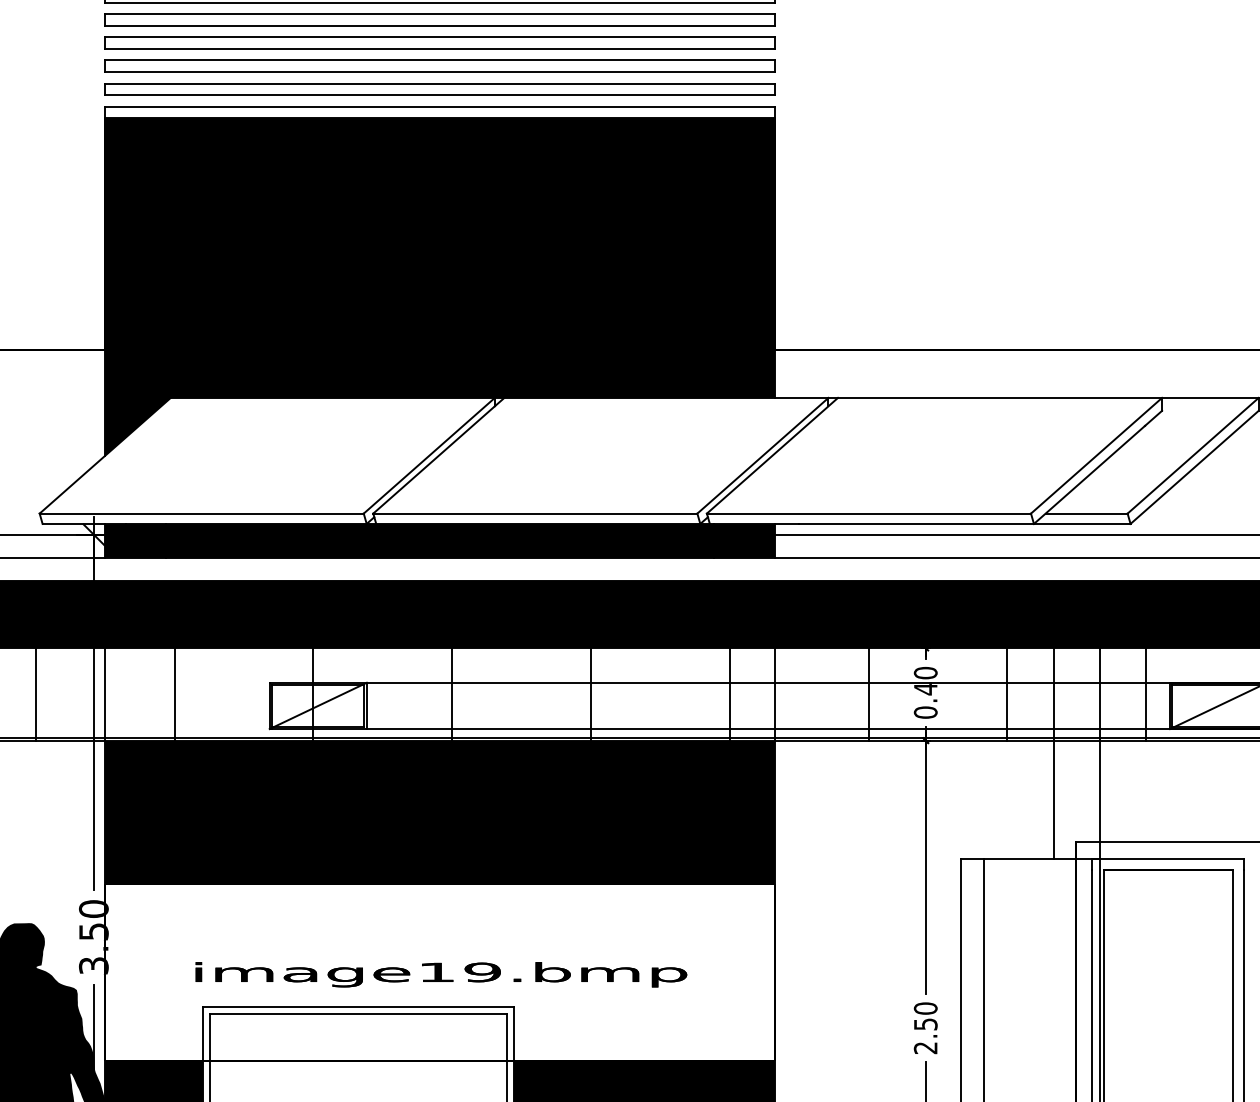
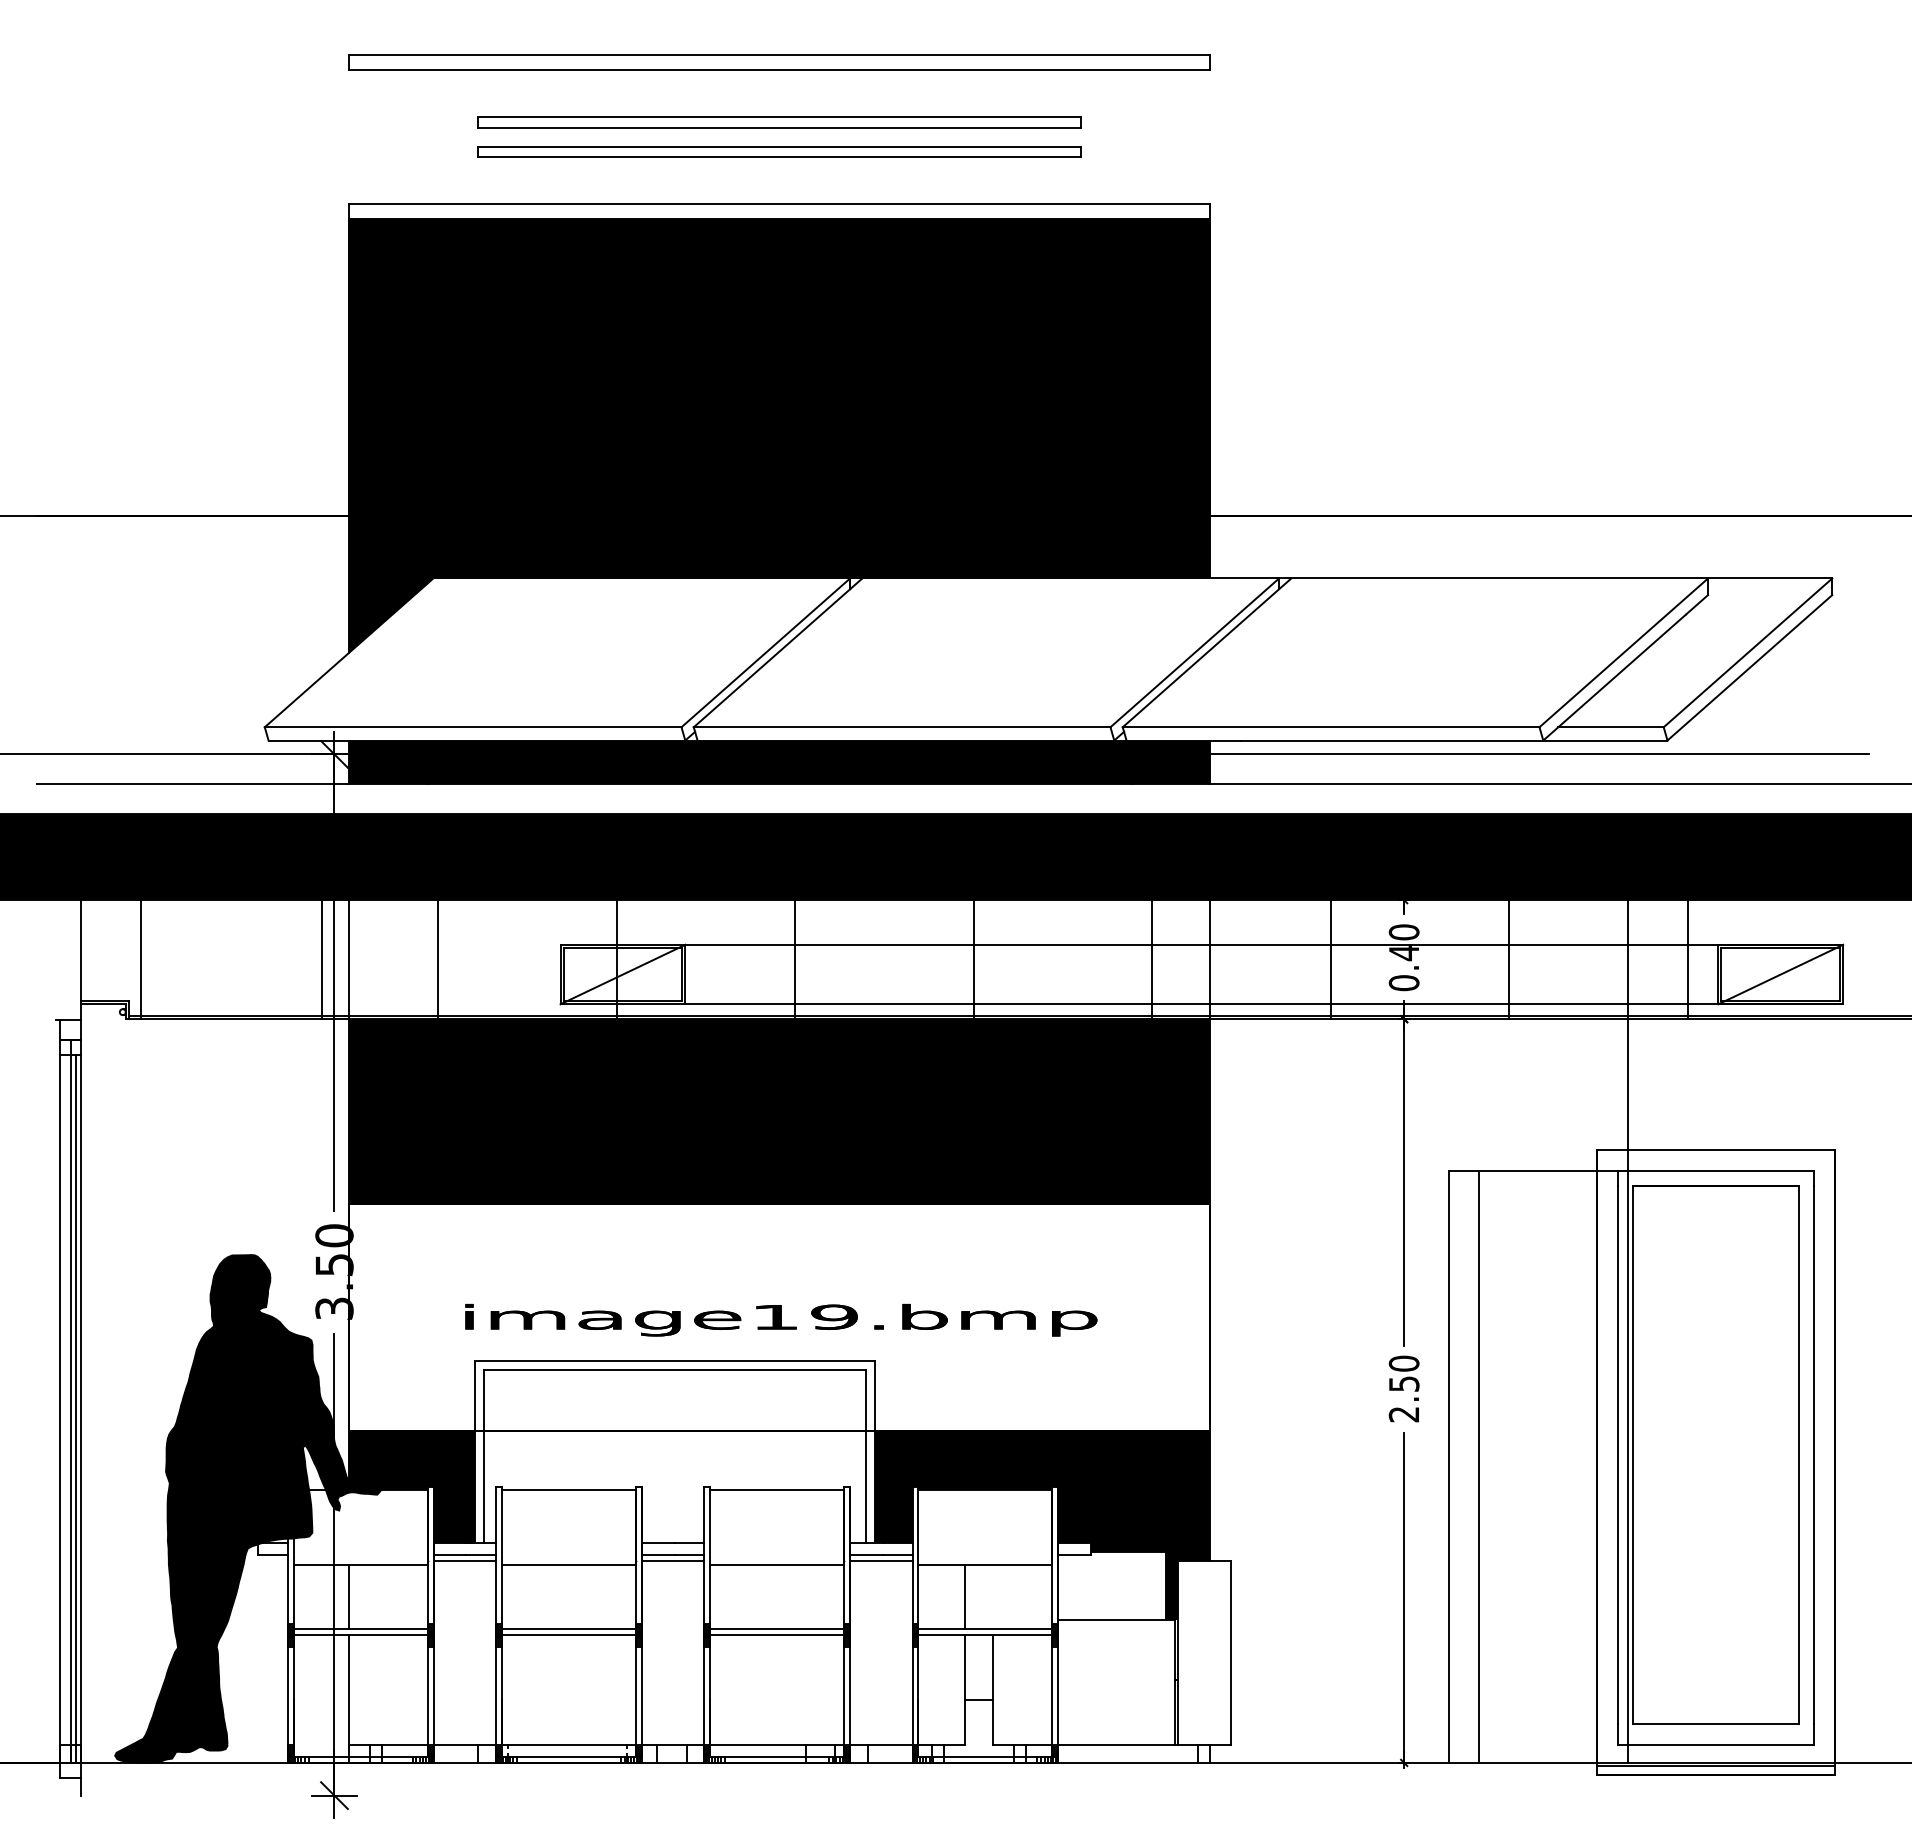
part: (439, 19) -> (779, 92), removed
part: (439, 43) -> (779, 122), size x0.7
part: (439, 65) -> (779, 151), size x0.7
part: (439, 89) -> (779, 181), removed
line: (35, 694) -> (321, 959), moved
line: (1053, 753) -> (1568, 1035), removed

